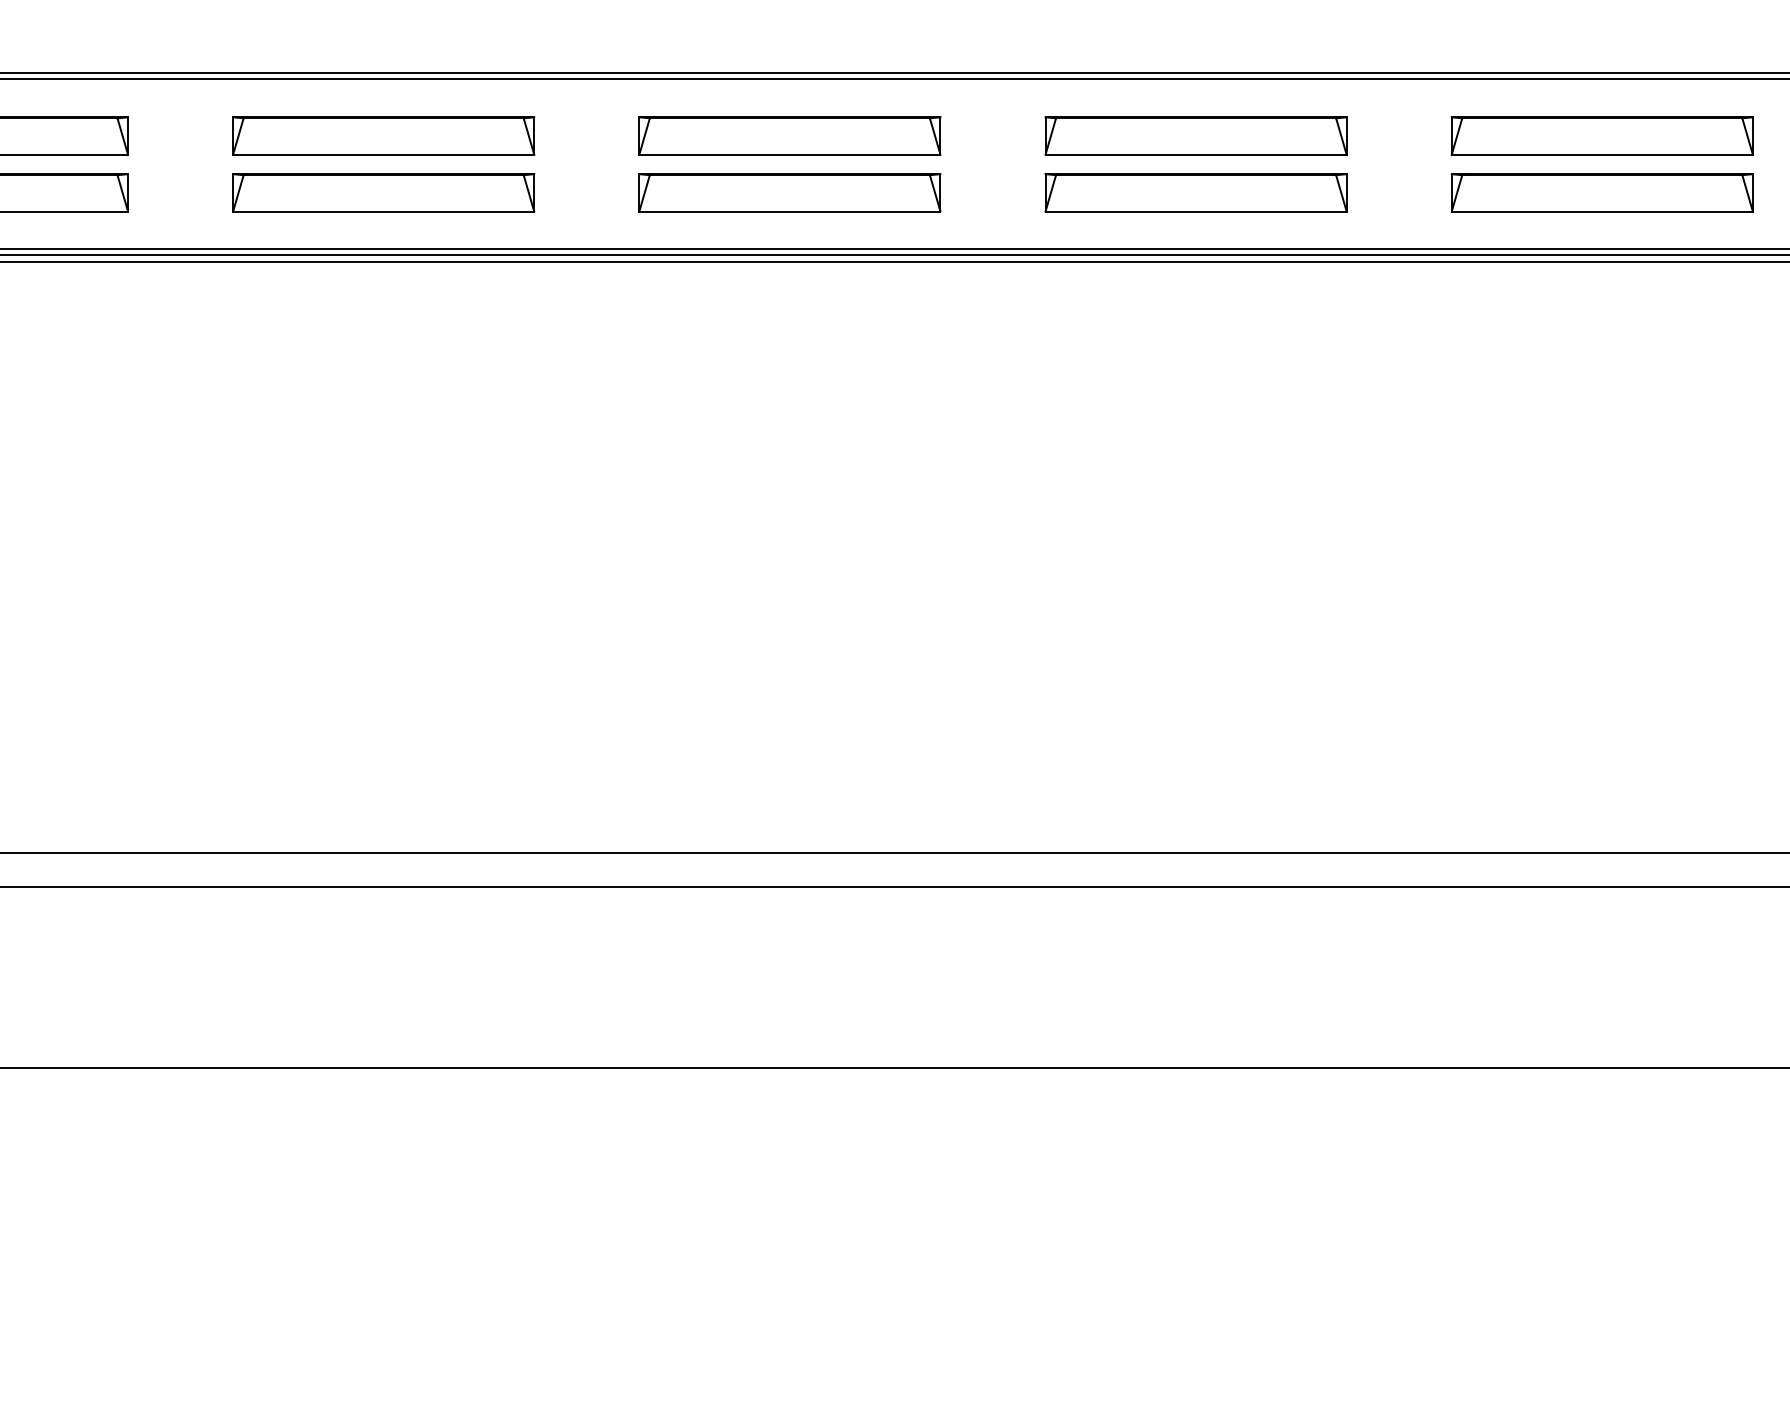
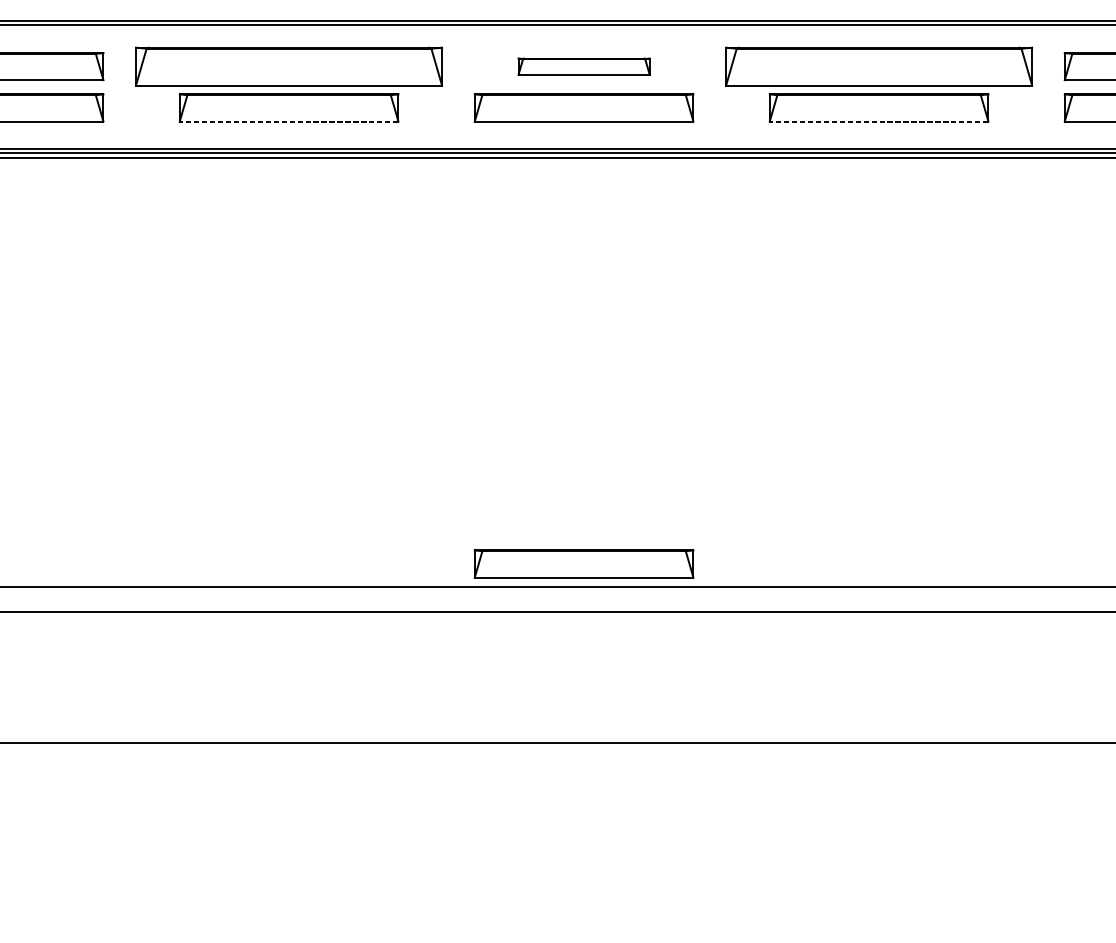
part: (383, 135) -> (288, 66), size x1.4
part: (789, 135) -> (583, 66), size x0.6
part: (1195, 135) -> (878, 66), size x1.4
line: (383, 211) -> (288, 121), solid -> dashed
line: (1196, 211) -> (879, 121), solid -> dashed
part: (789, 820) -> (583, 563), added

